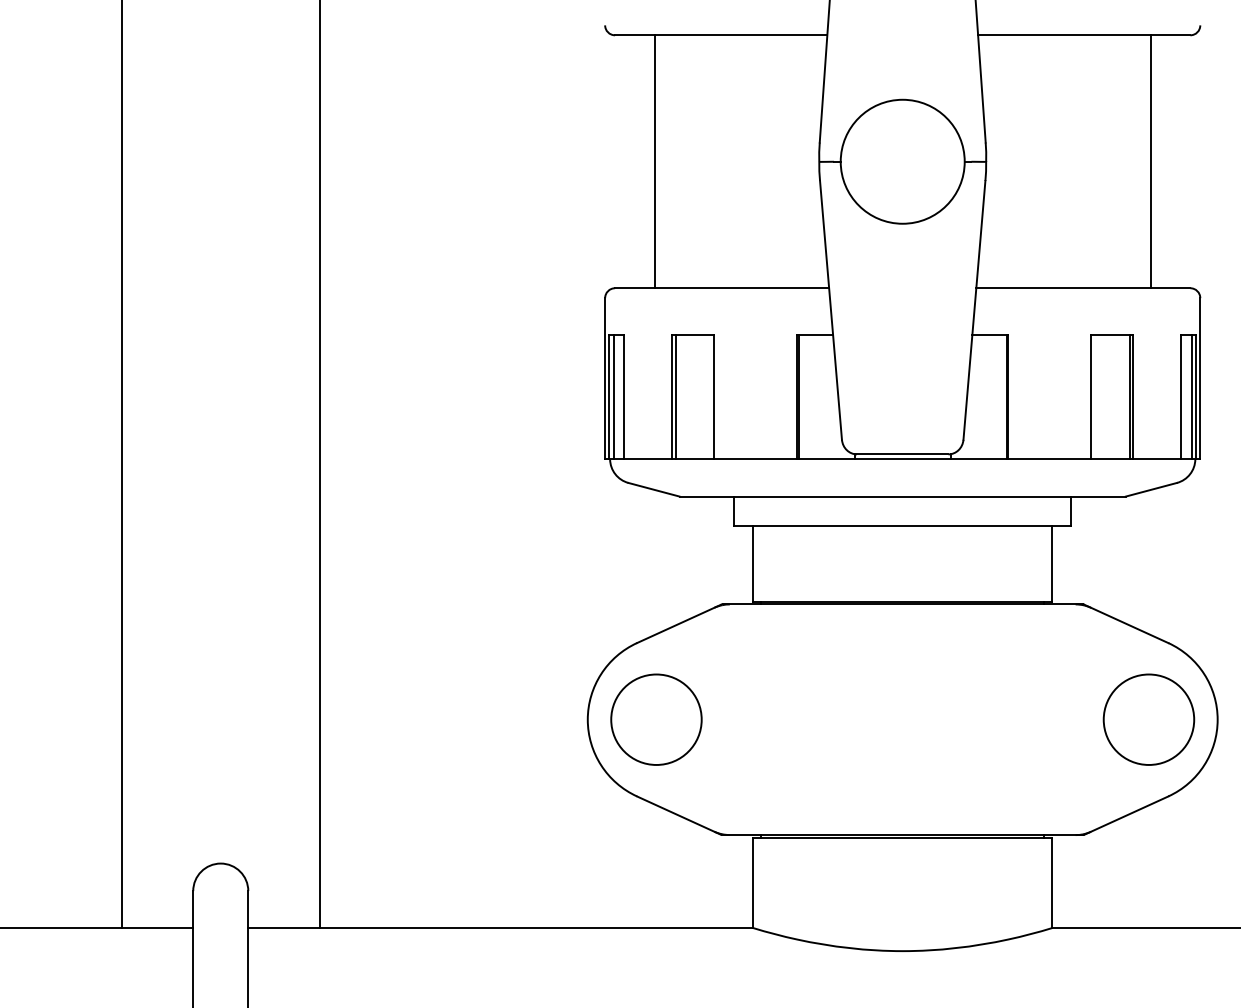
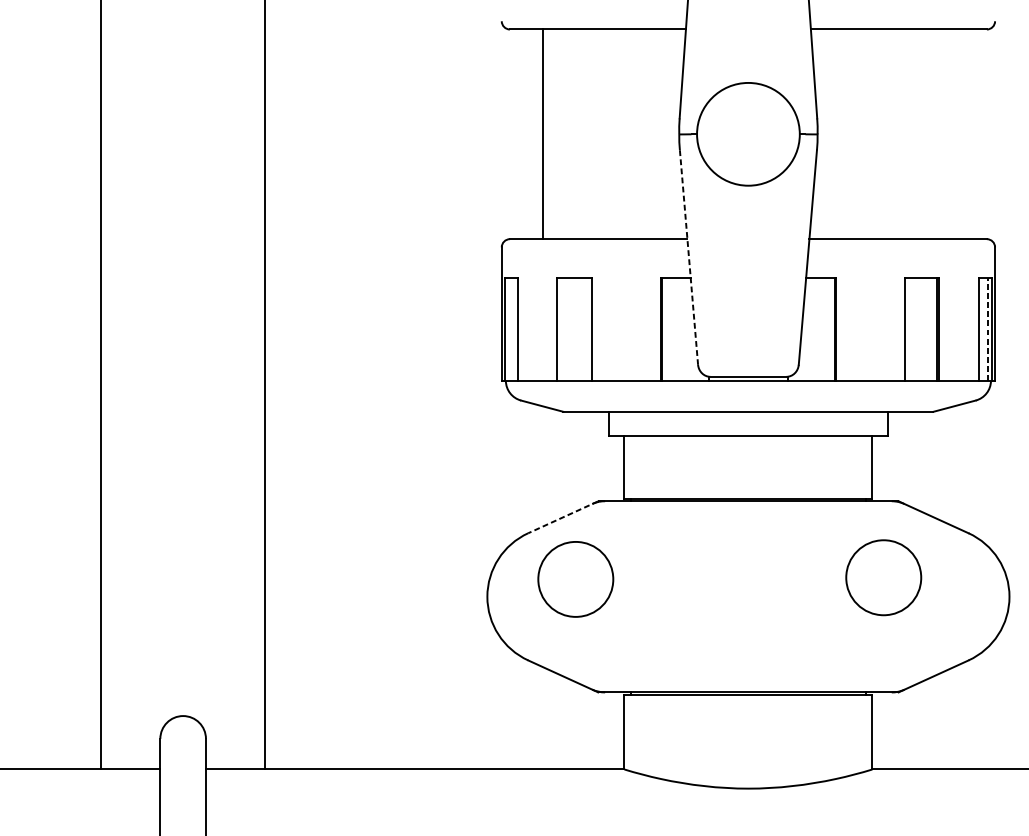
line: (1150, 161) -> (953, 134), removed
line: (831, 310) -> (689, 257), solid -> dashed
line: (613, 397) -> (508, 329), removed
line: (675, 397) -> (560, 329), removed
line: (1191, 397) -> (987, 329), solid -> dashed
line: (678, 624) -> (562, 517), solid -> dashed
circle: (656, 719) -> (575, 579), moved
circle: (1148, 719) -> (883, 577), moved

